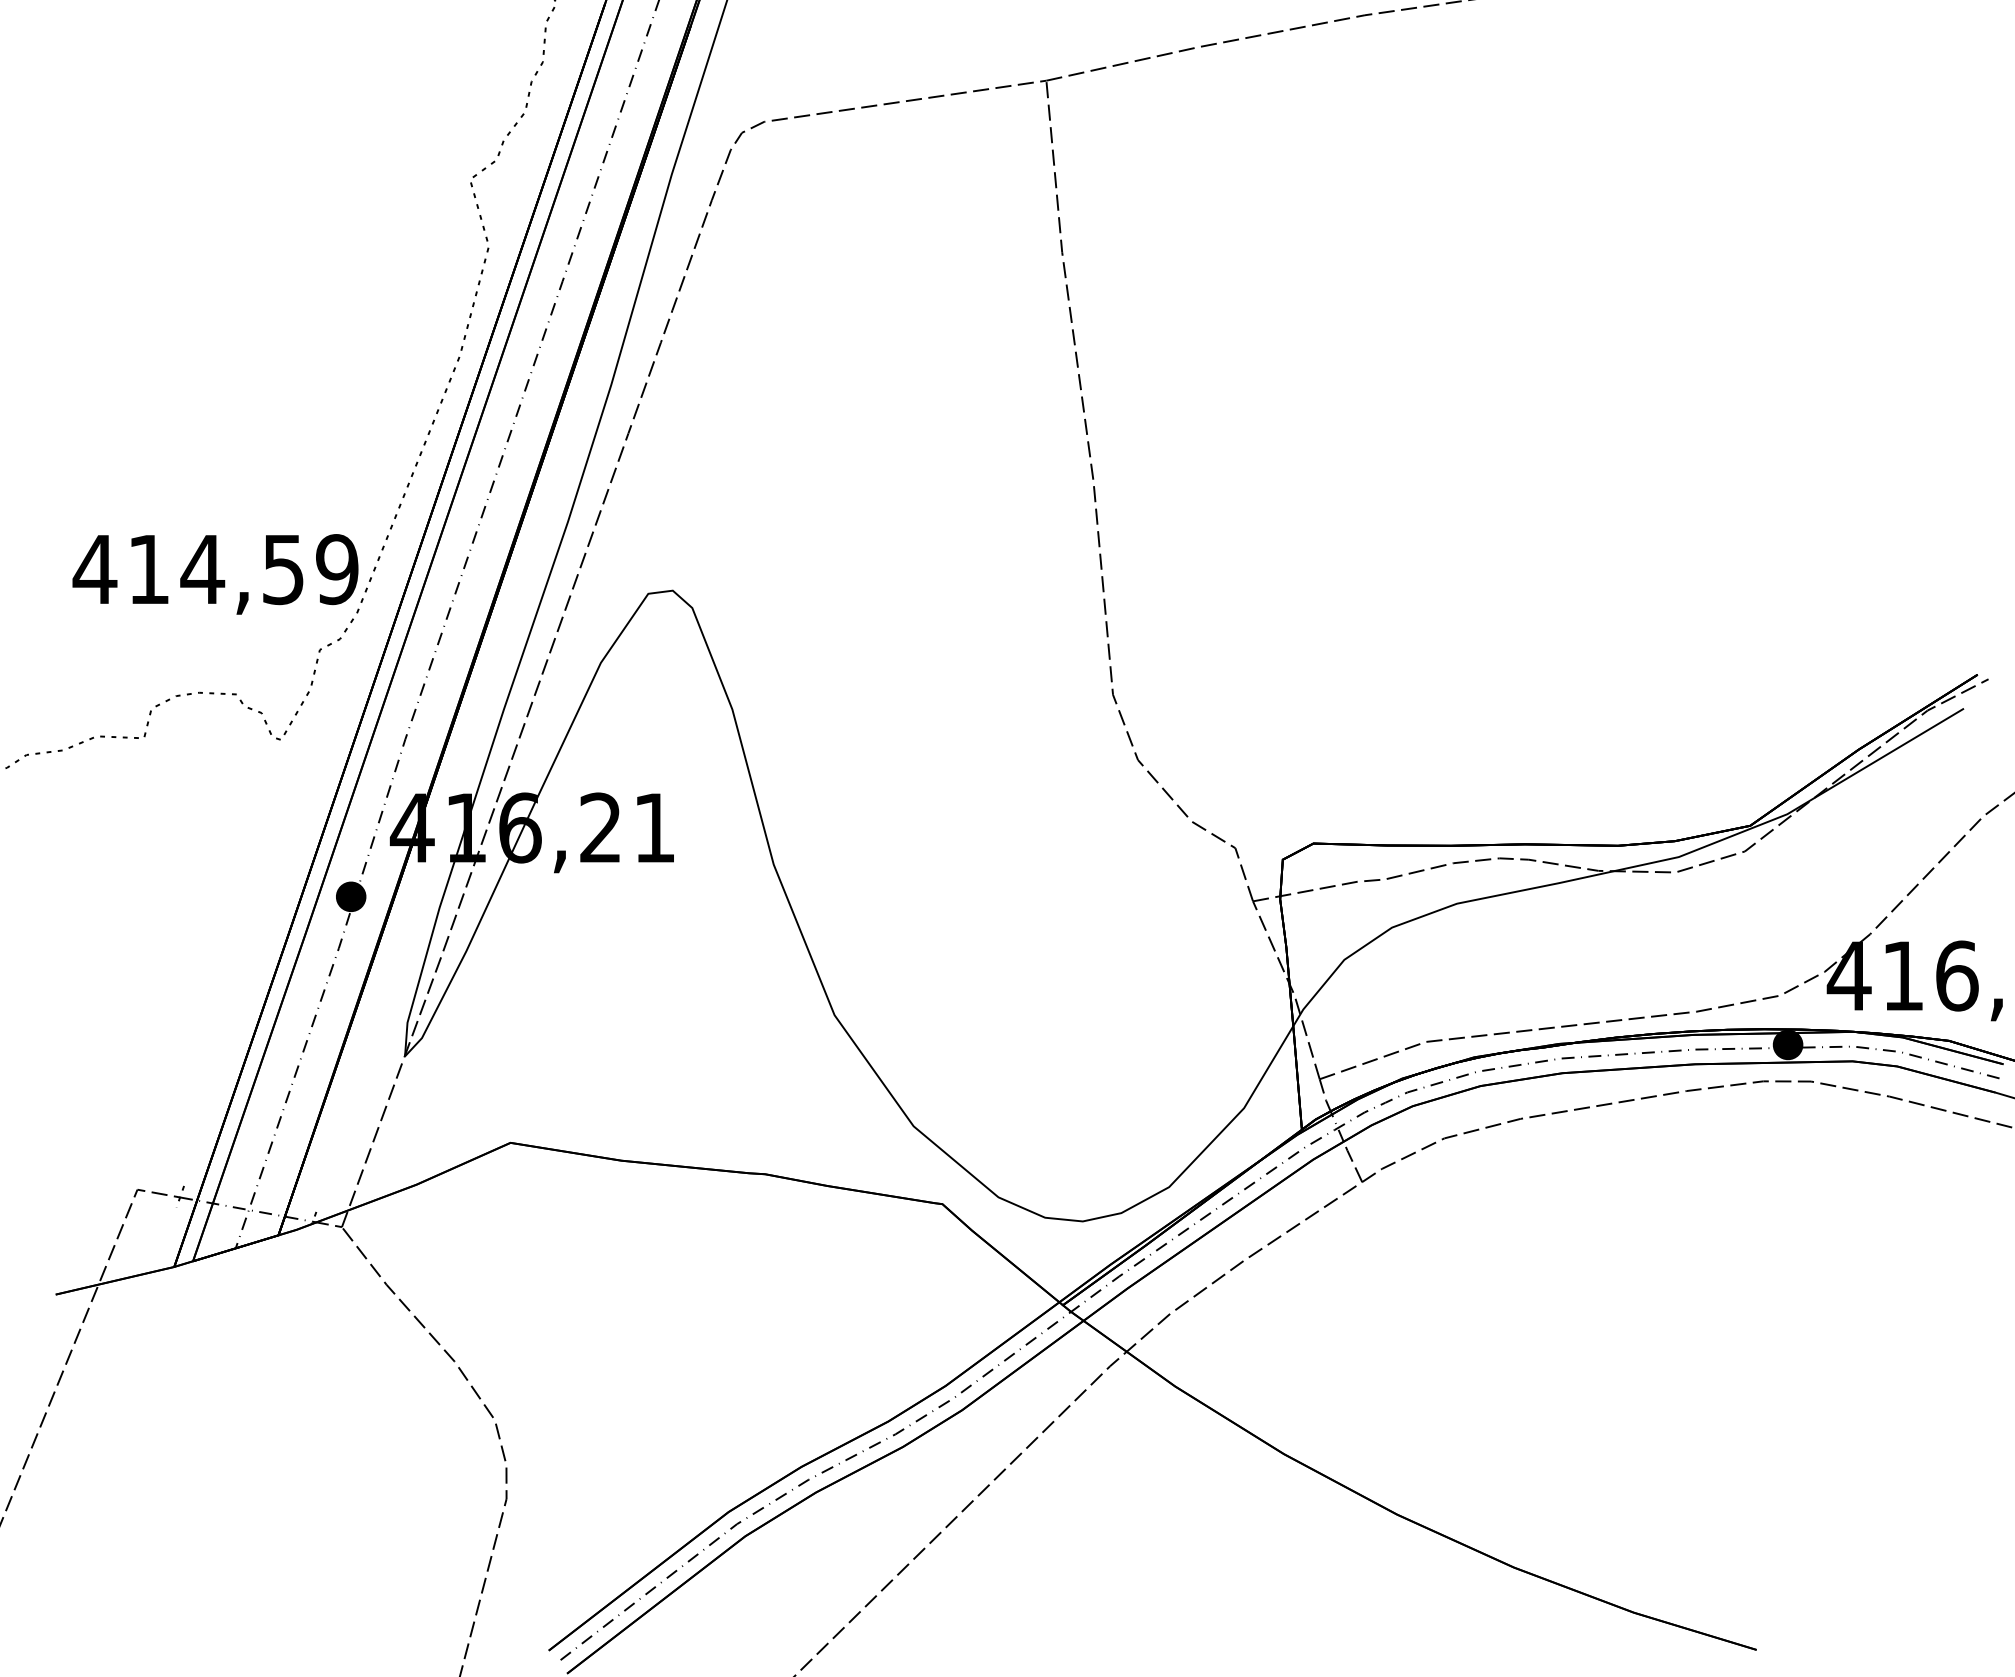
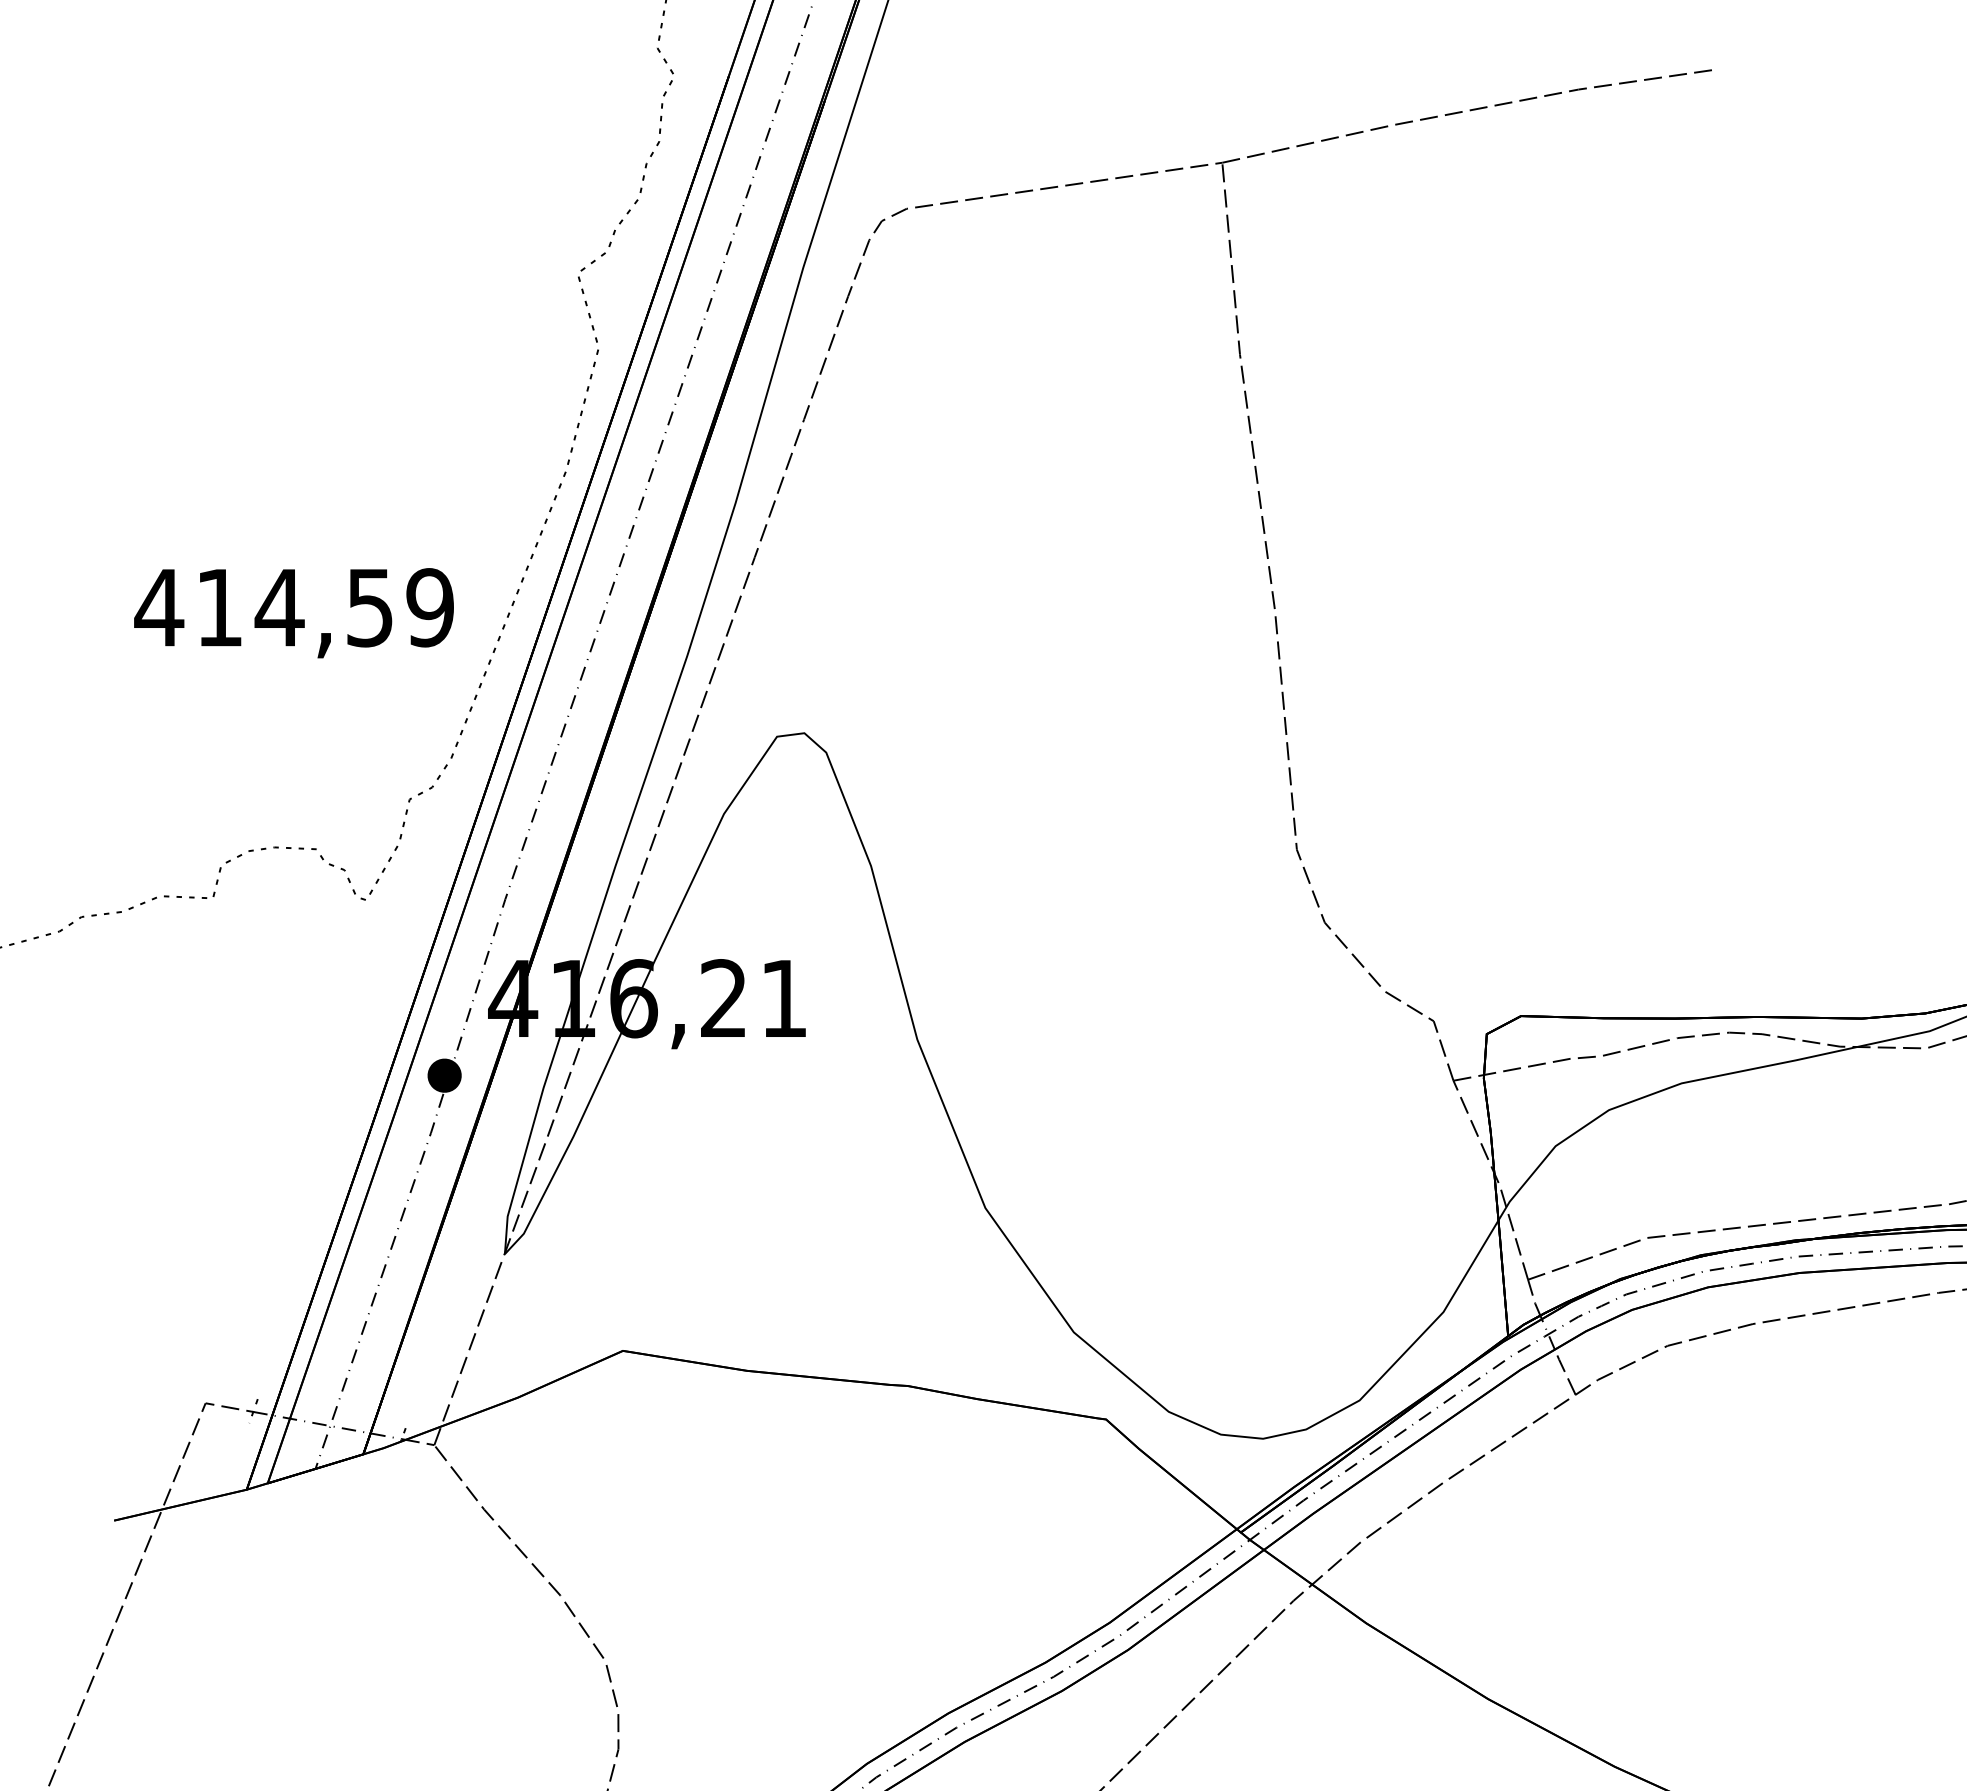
text: (215, 574) -> (294, 613), moved

